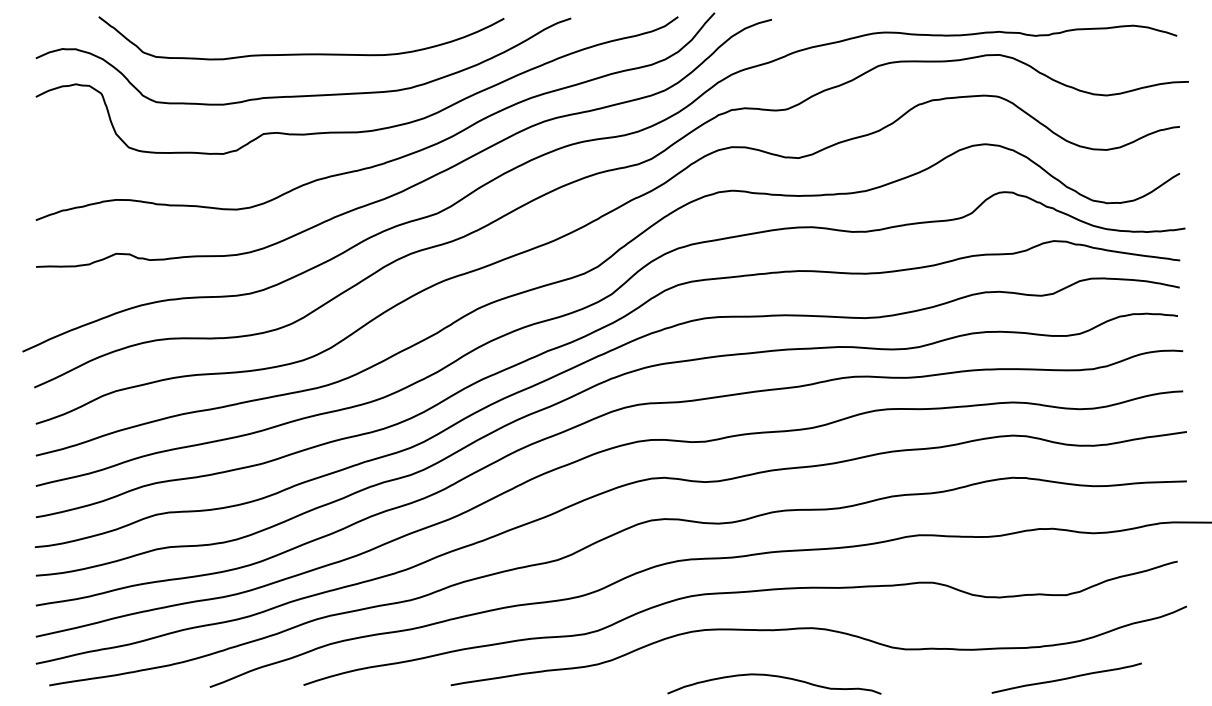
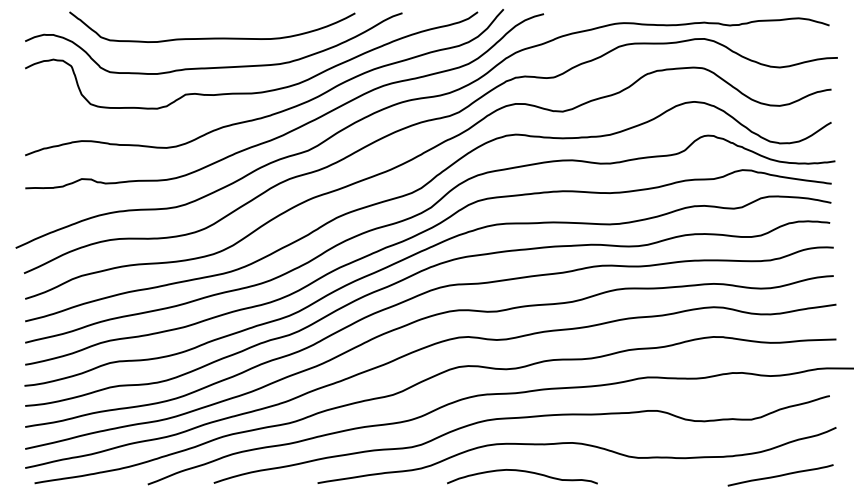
curve: (776, 677) -> (523, 472), moved
curve: (1066, 677) -> (780, 474), moved

